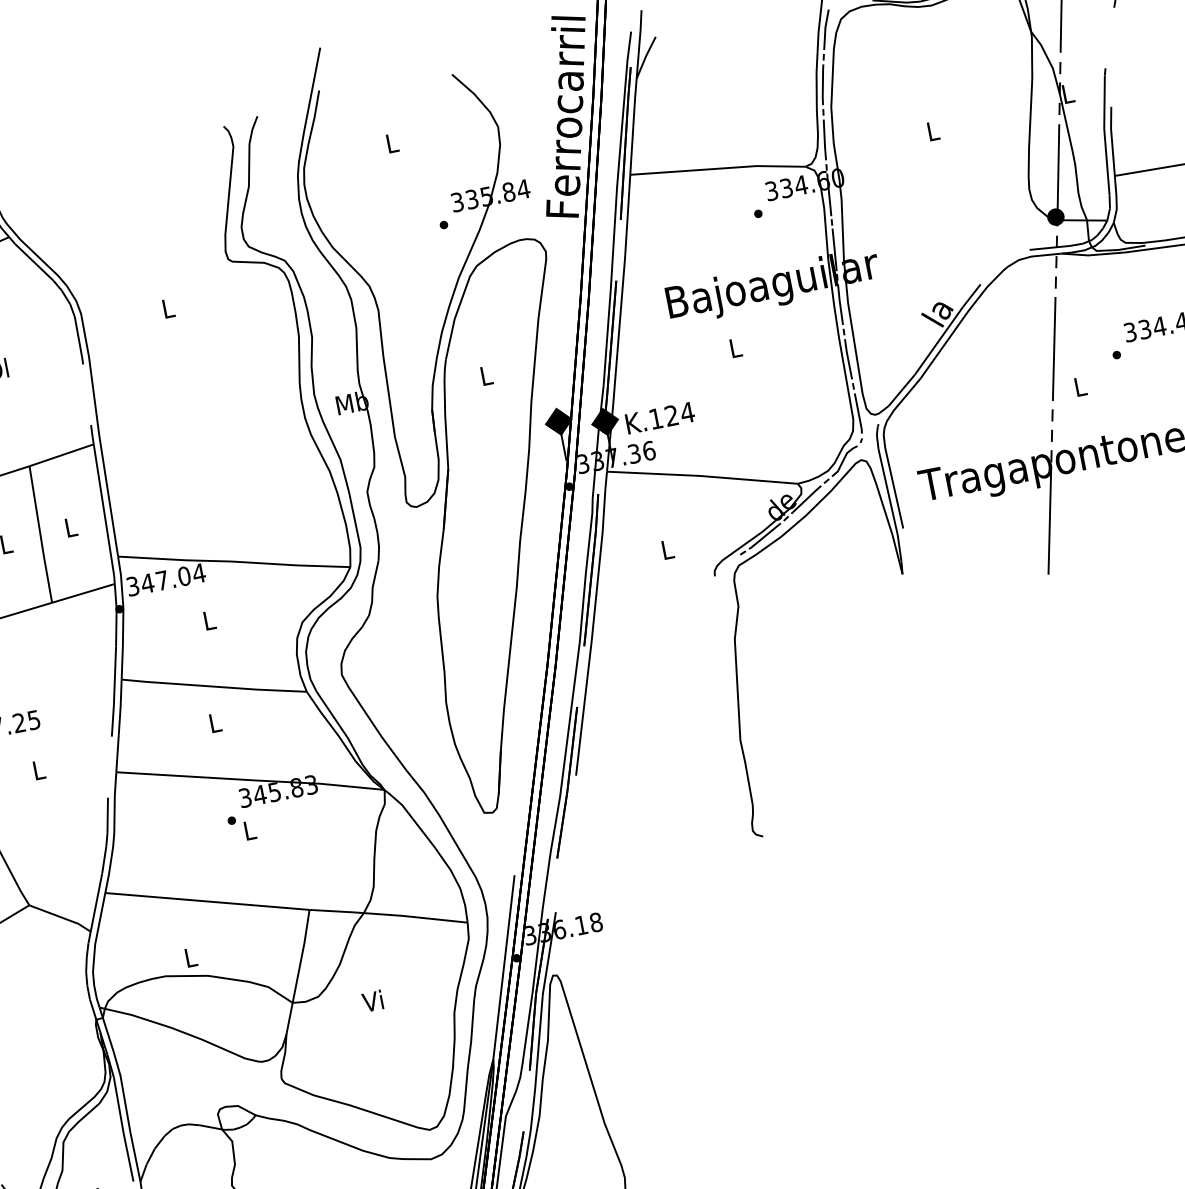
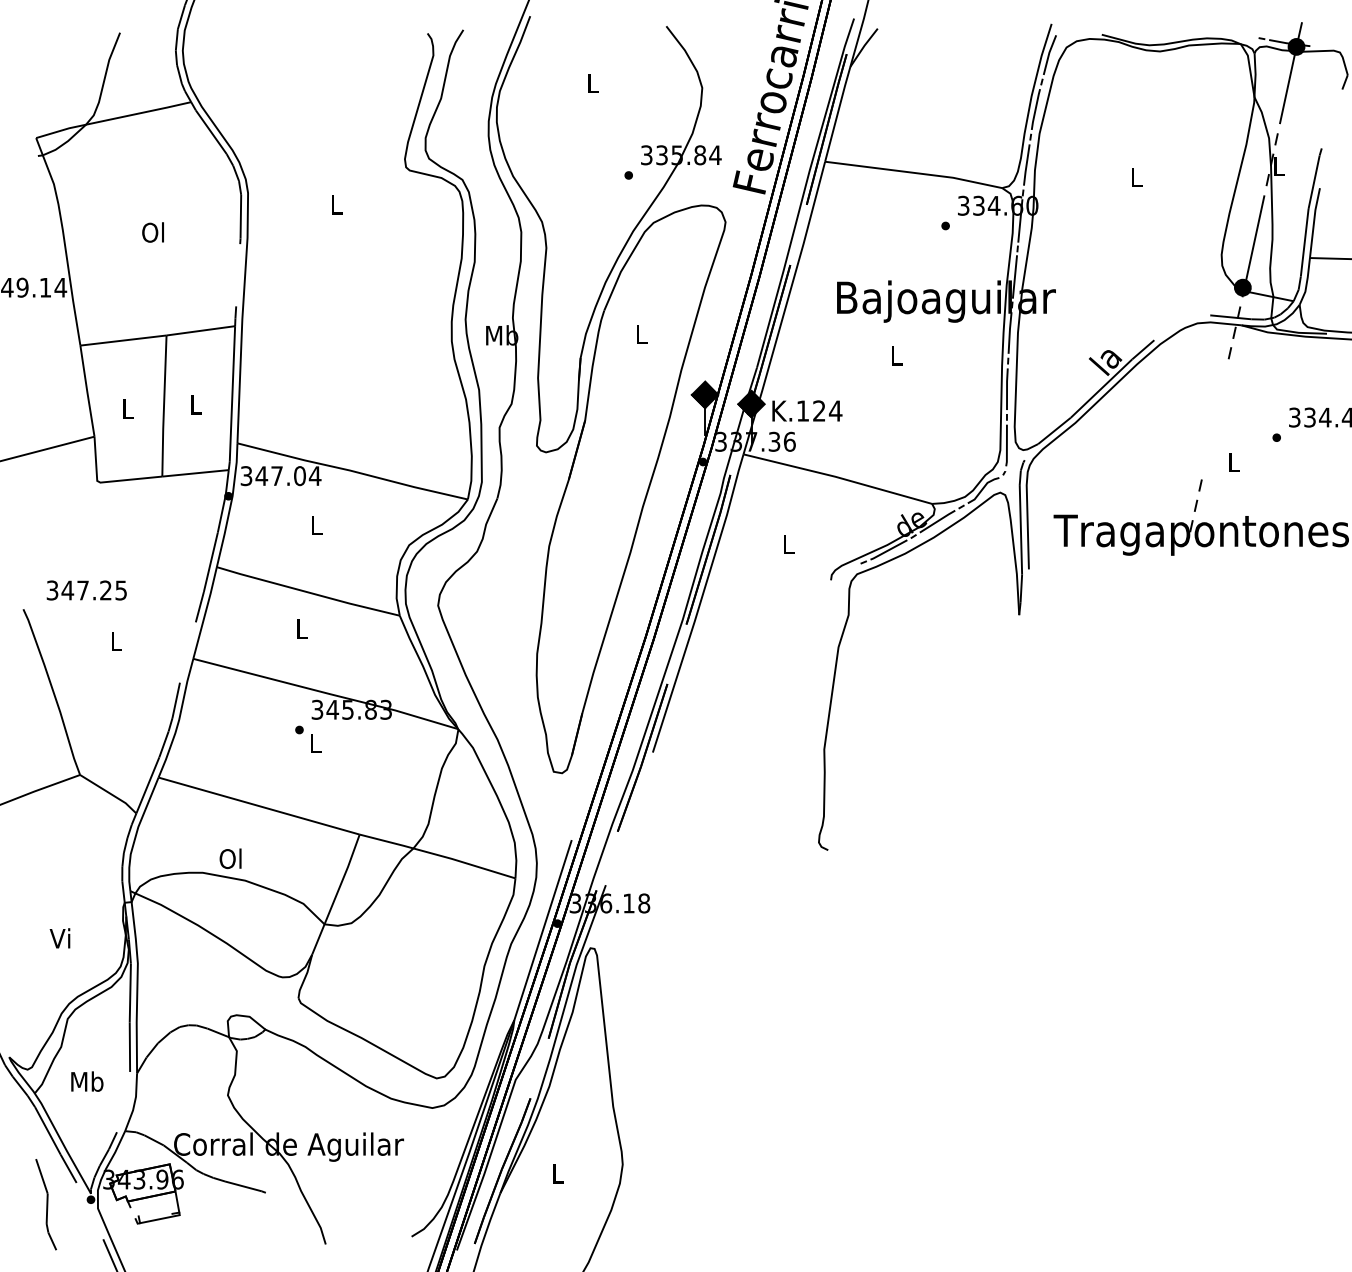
line: (1053, 349) -> (1214, 419), removed
line: (1049, 522) -> (1176, 592), removed
text: (189, 957) -> (230, 858), L -> Ol
text: (372, 1001) -> (59, 938), moved

